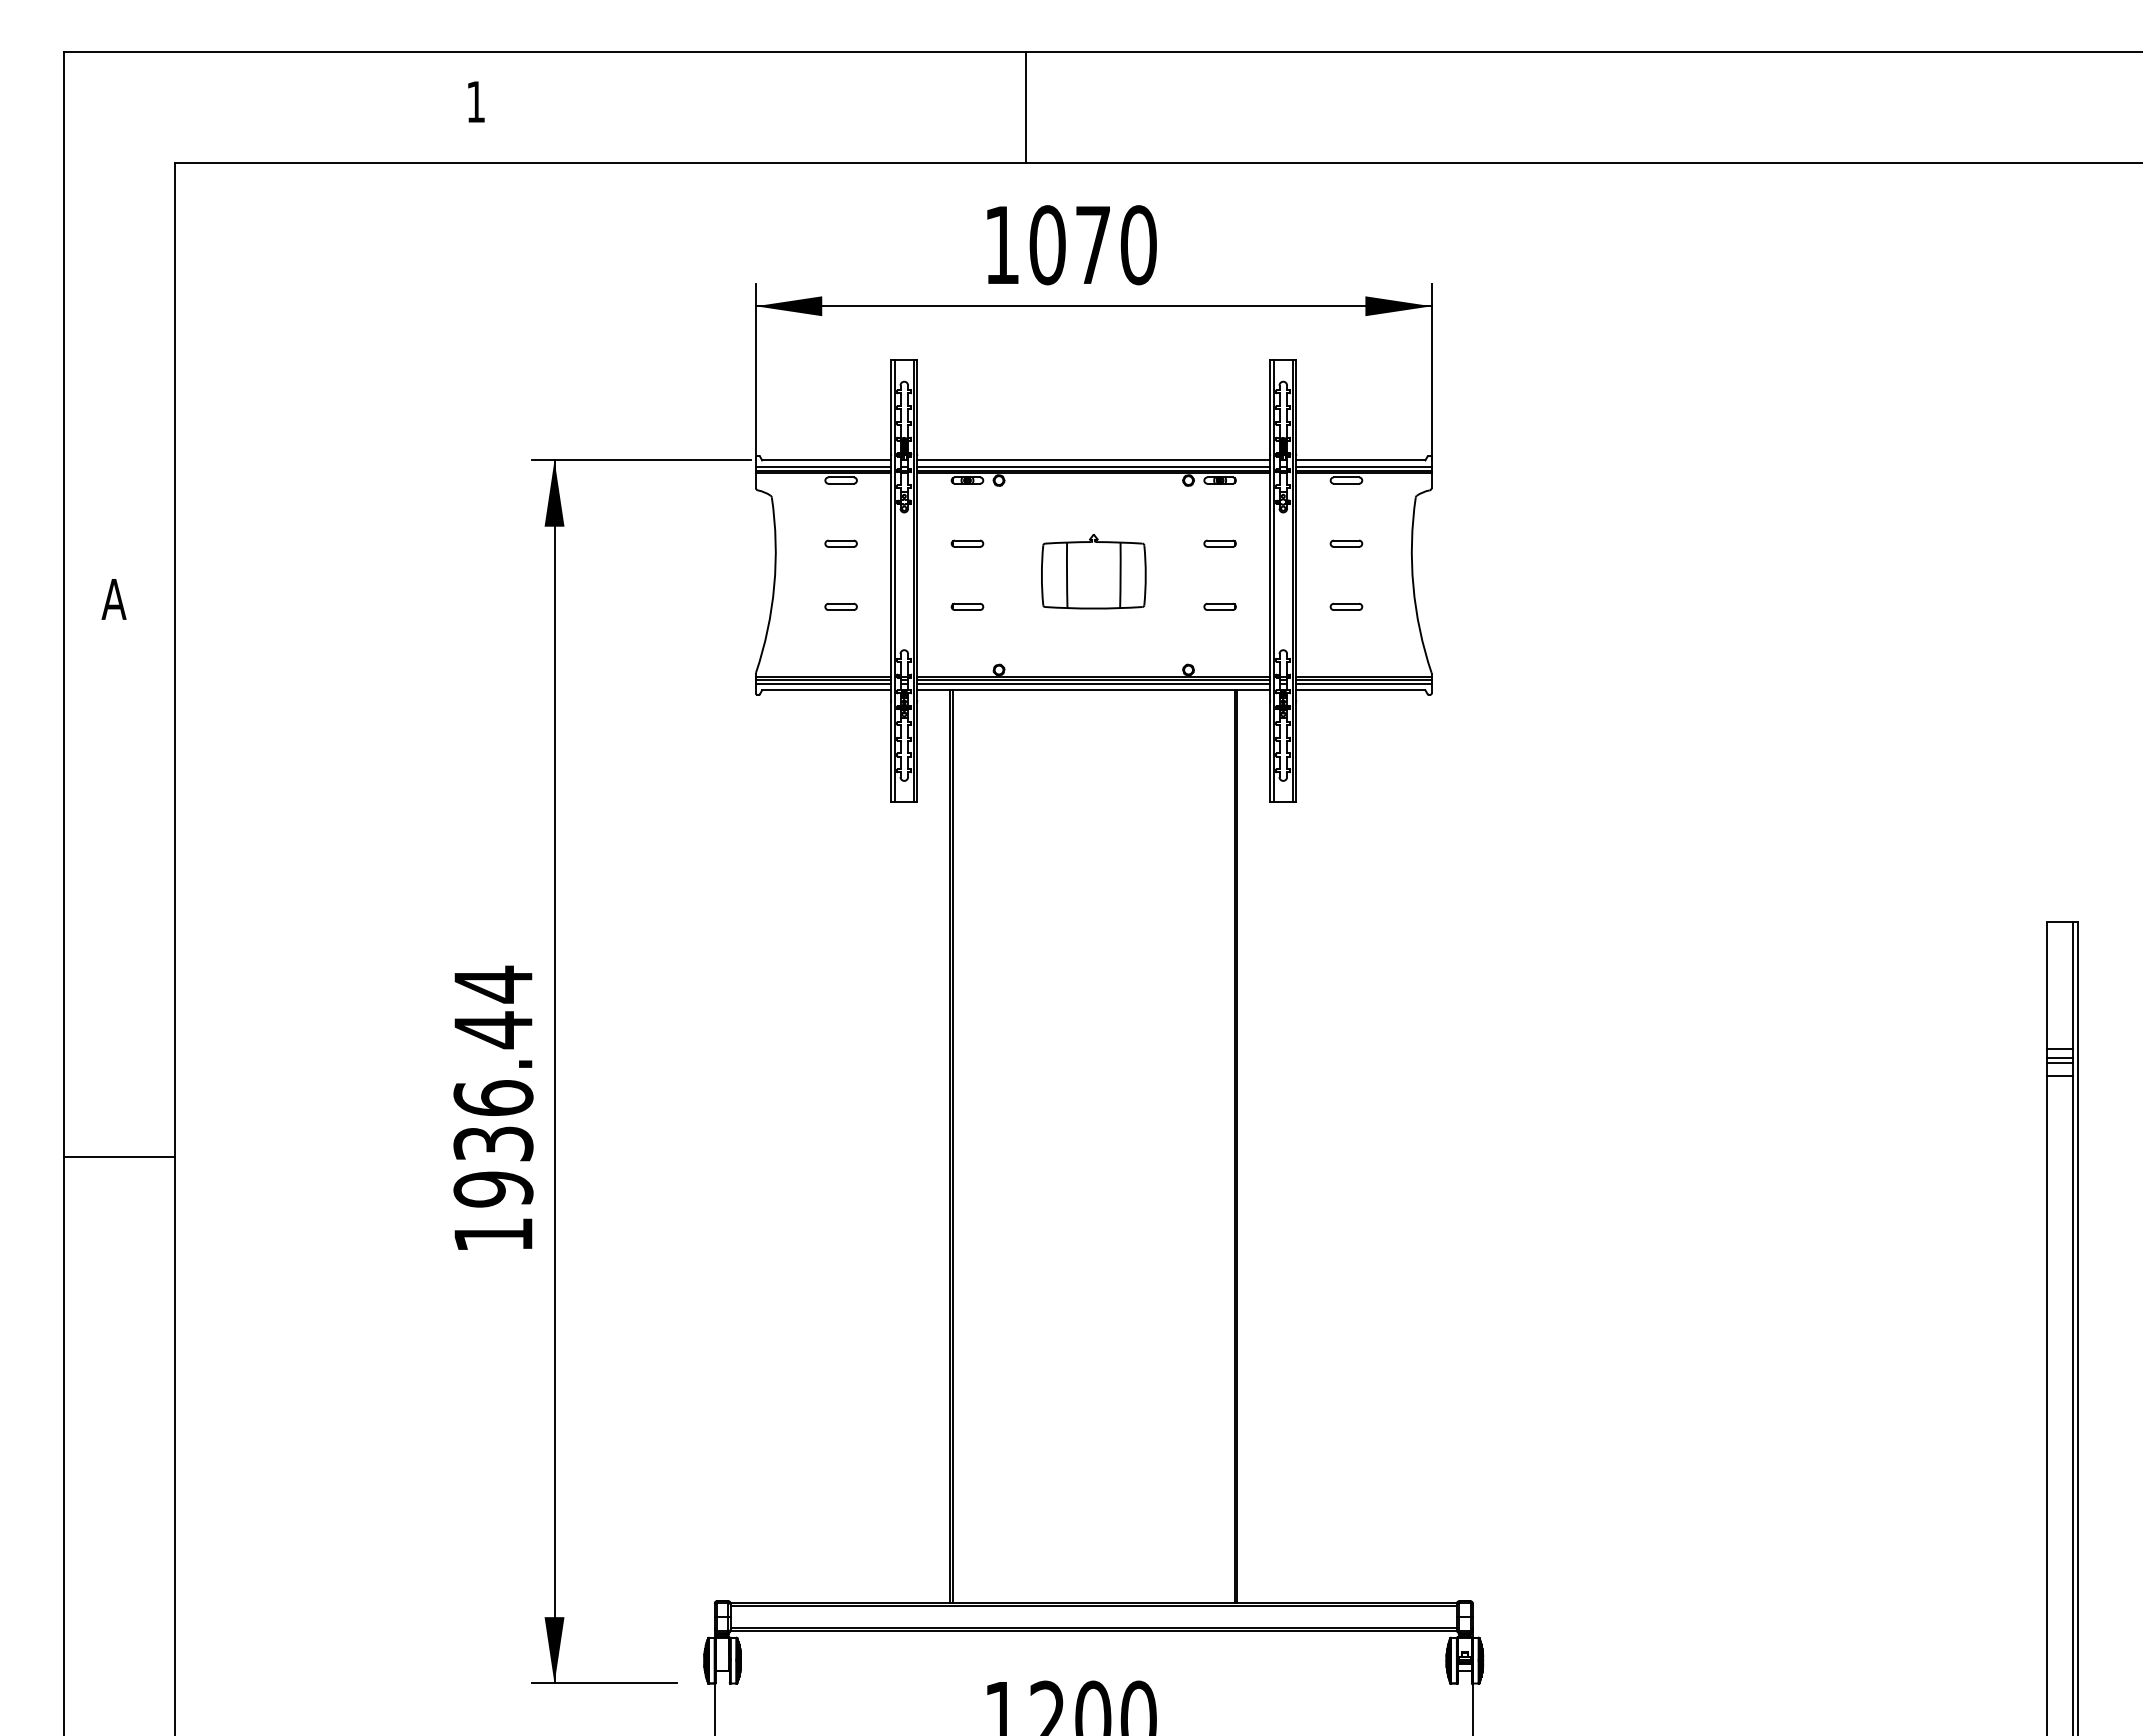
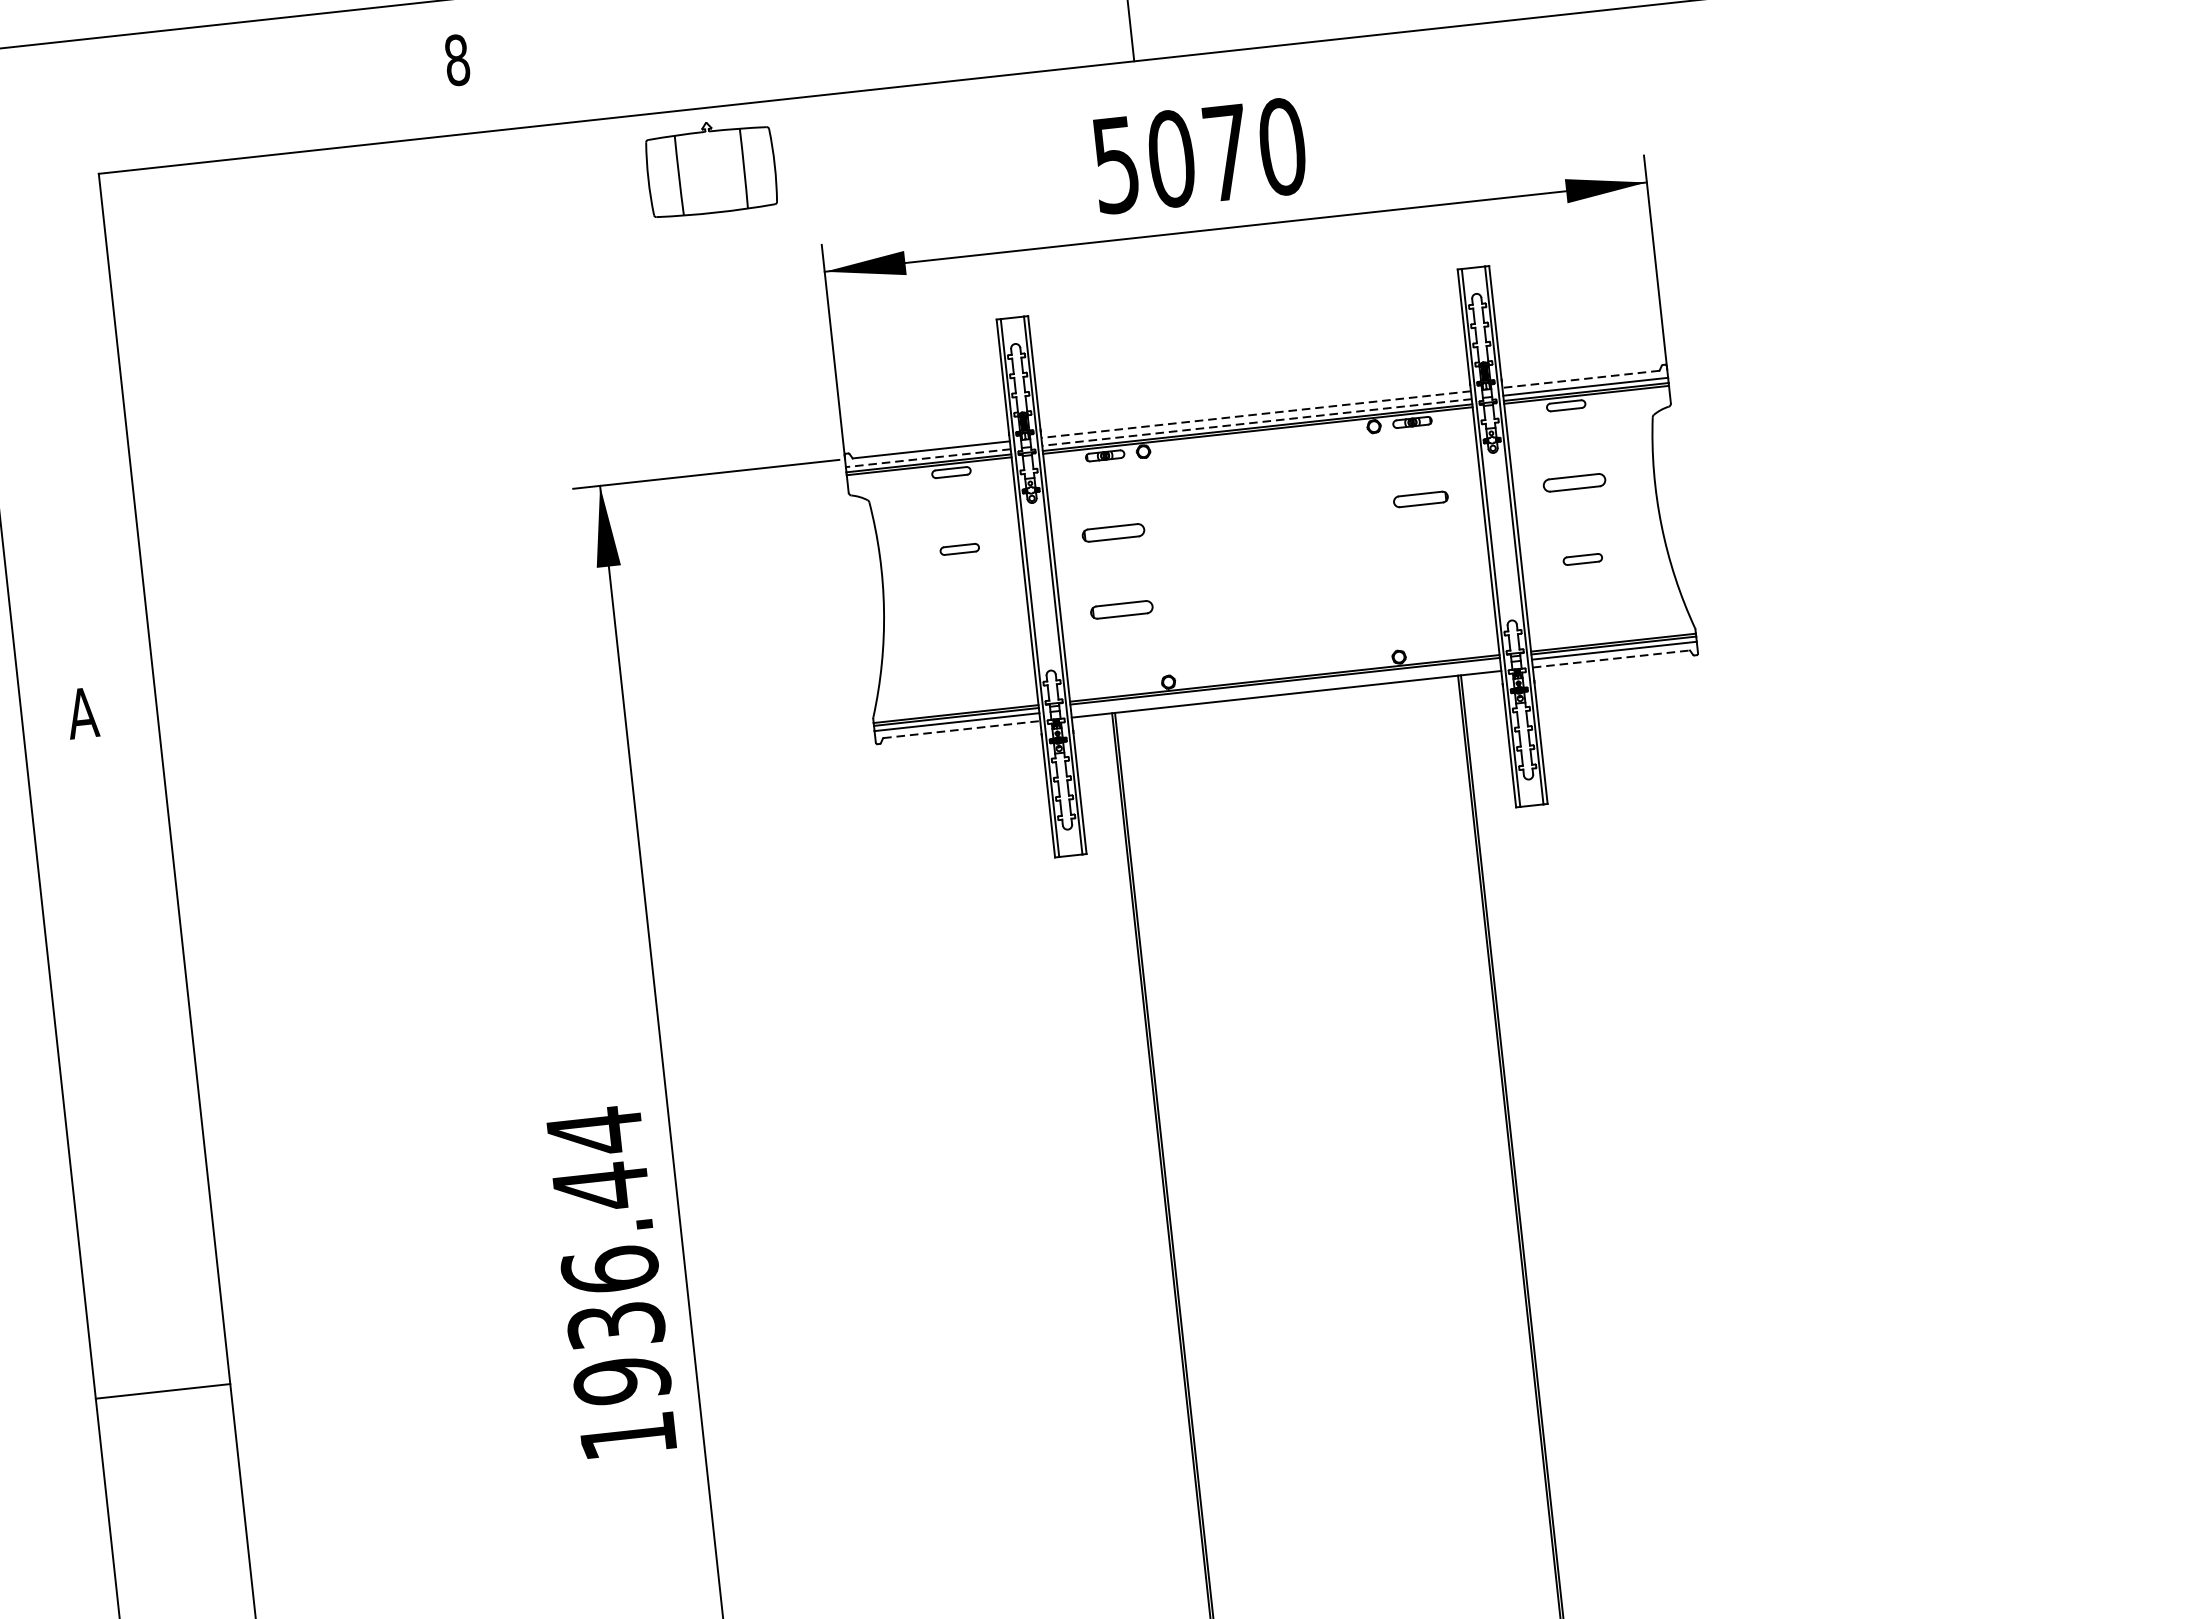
text: (475, 101) -> (456, 59), 1 -> 8
text: (1001, 245) -> (1115, 165), 1070 -> 5070
line: (1093, 460) -> (1255, 414), solid -> dashed
line: (1360, 460) -> (1580, 379), solid -> dashed
line: (823, 466) -> (928, 457), solid -> dashed
line: (1093, 466) -> (1256, 422), solid -> dashed
part: (967, 543) -> (1113, 532), size x1.6
part: (1219, 543) -> (1420, 499), size x1.4
part: (1346, 543) -> (1574, 482), size x1.6
part: (1093, 571) -> (710, 167), moved
part: (840, 606) -> (967, 625), removed
part: (967, 606) -> (1121, 609), size x1.6
part: (1219, 606) -> (1428, 575), removed
line: (1093, 683) -> (1285, 686), removed
line: (826, 690) -> (961, 729), solid -> dashed
line: (1360, 690) -> (1611, 659), solid -> dashed

